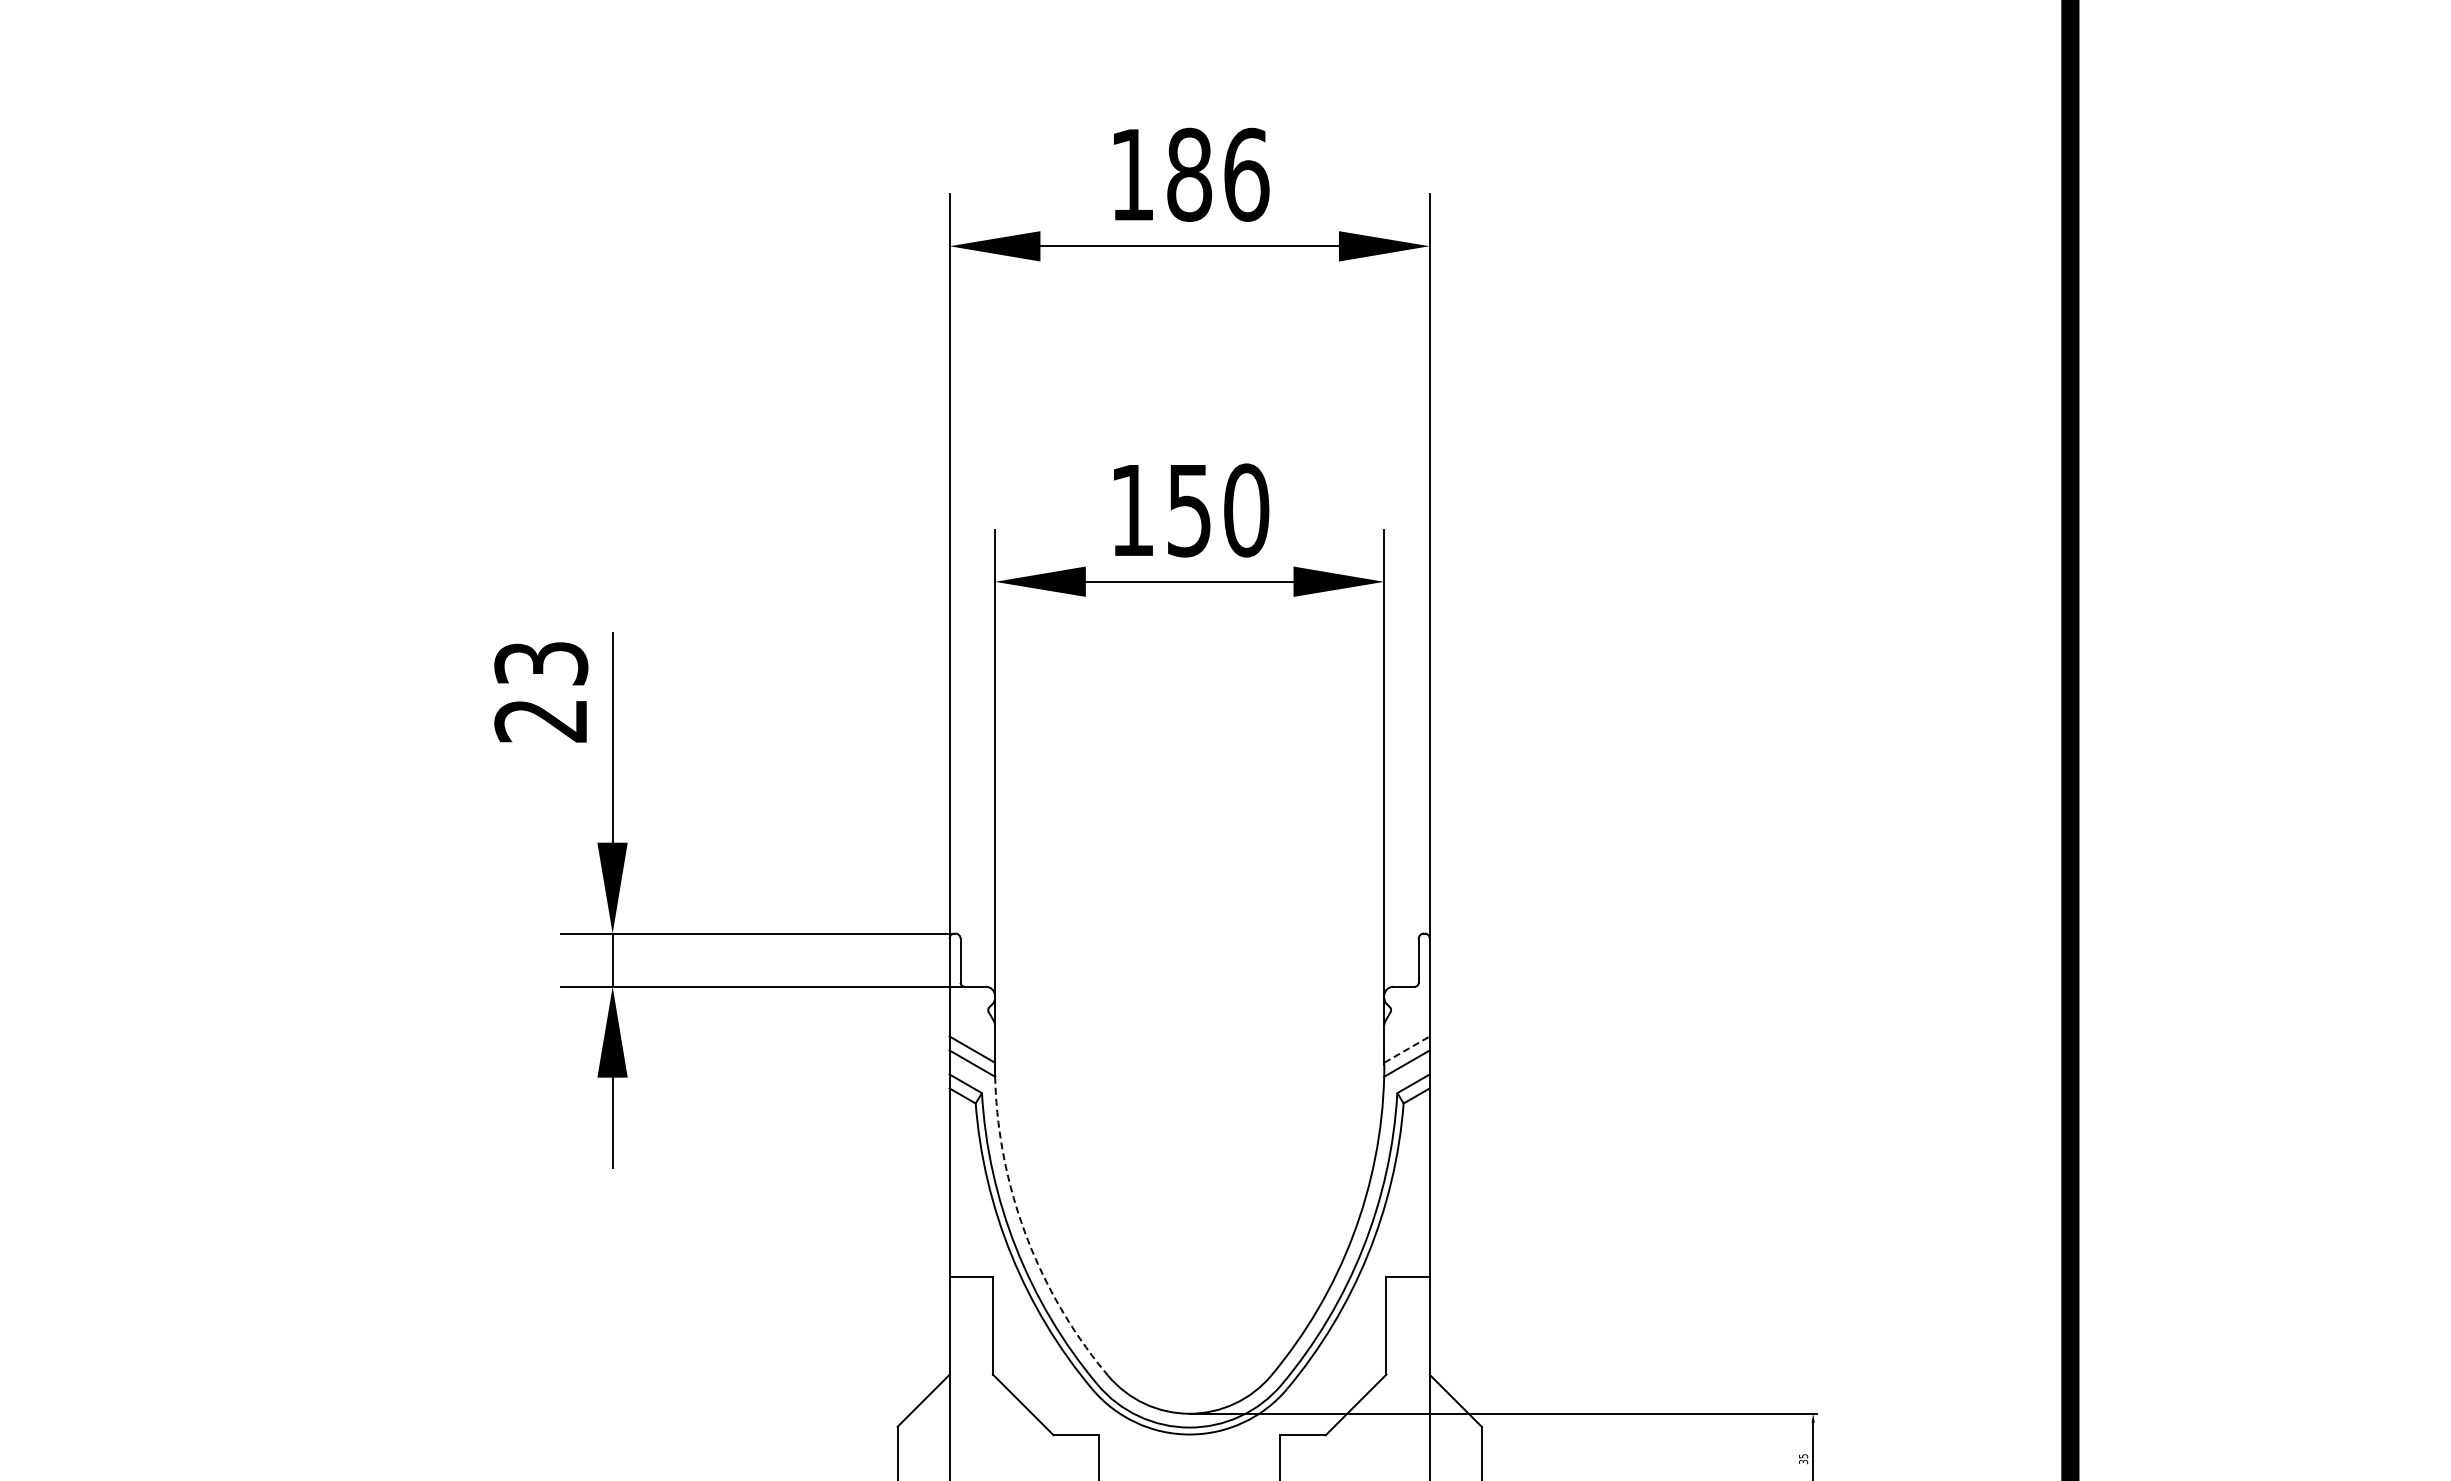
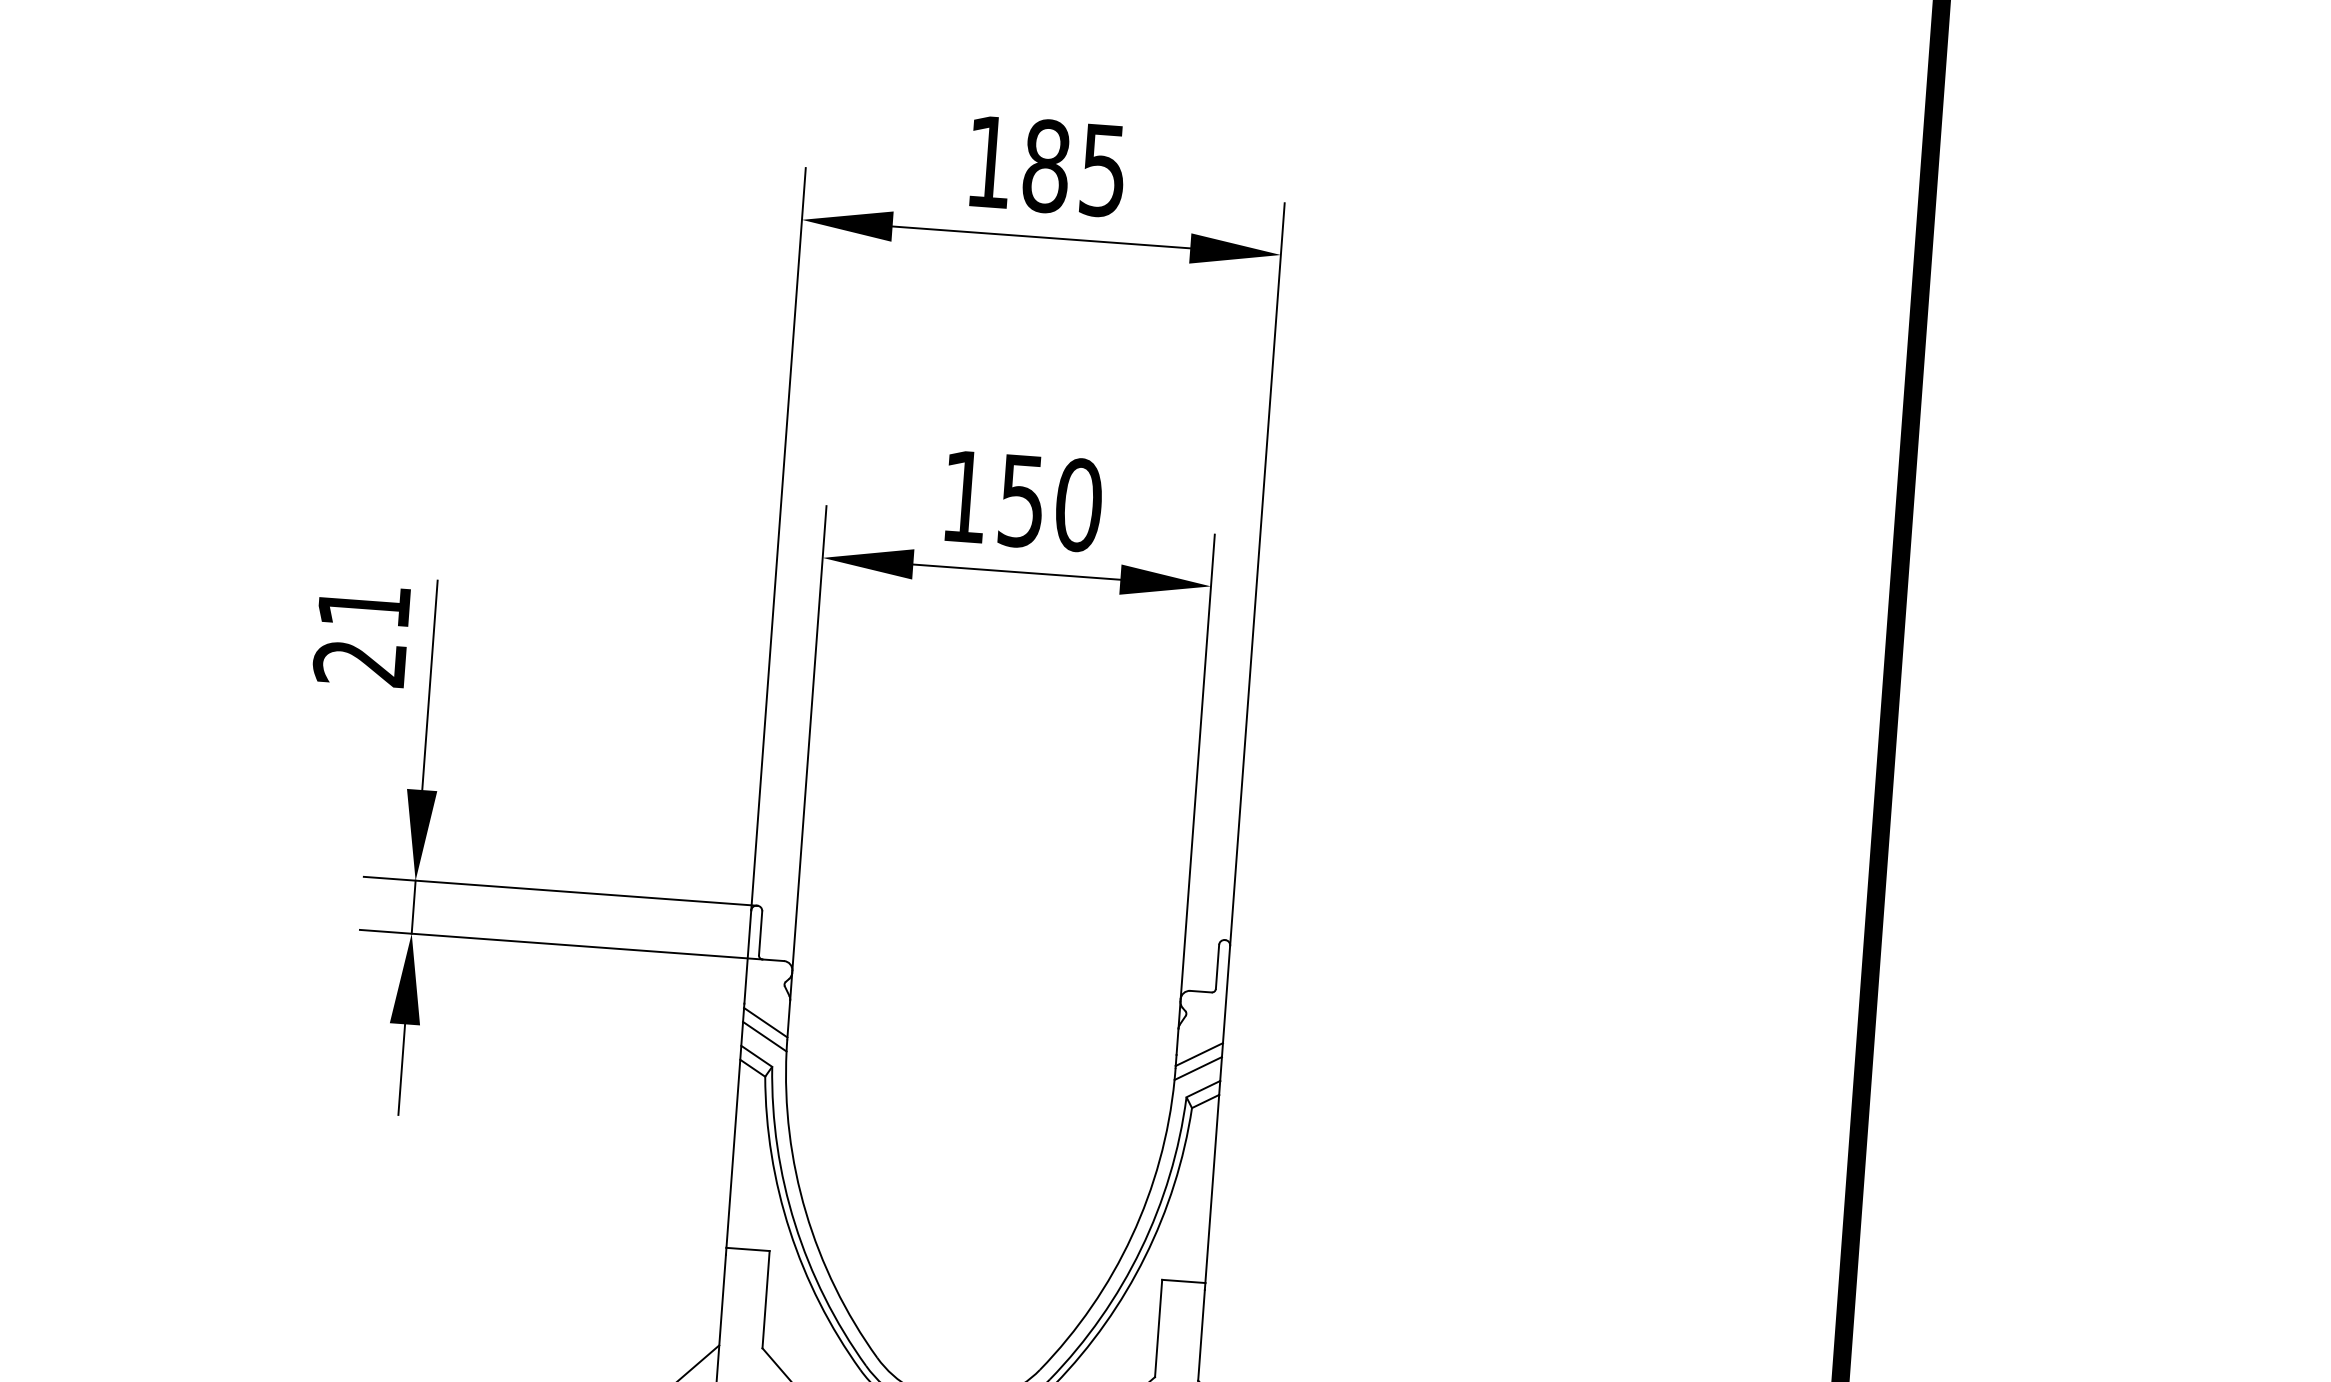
text: (1246, 174) -> (1103, 170), 186 -> 185
text: (541, 663) -> (364, 606), 23 -> 21
line: (1407, 1049) -> (1199, 1054), dashed -> solid
arc: (1026, 1235) -> (806, 1212), dashed -> solid

